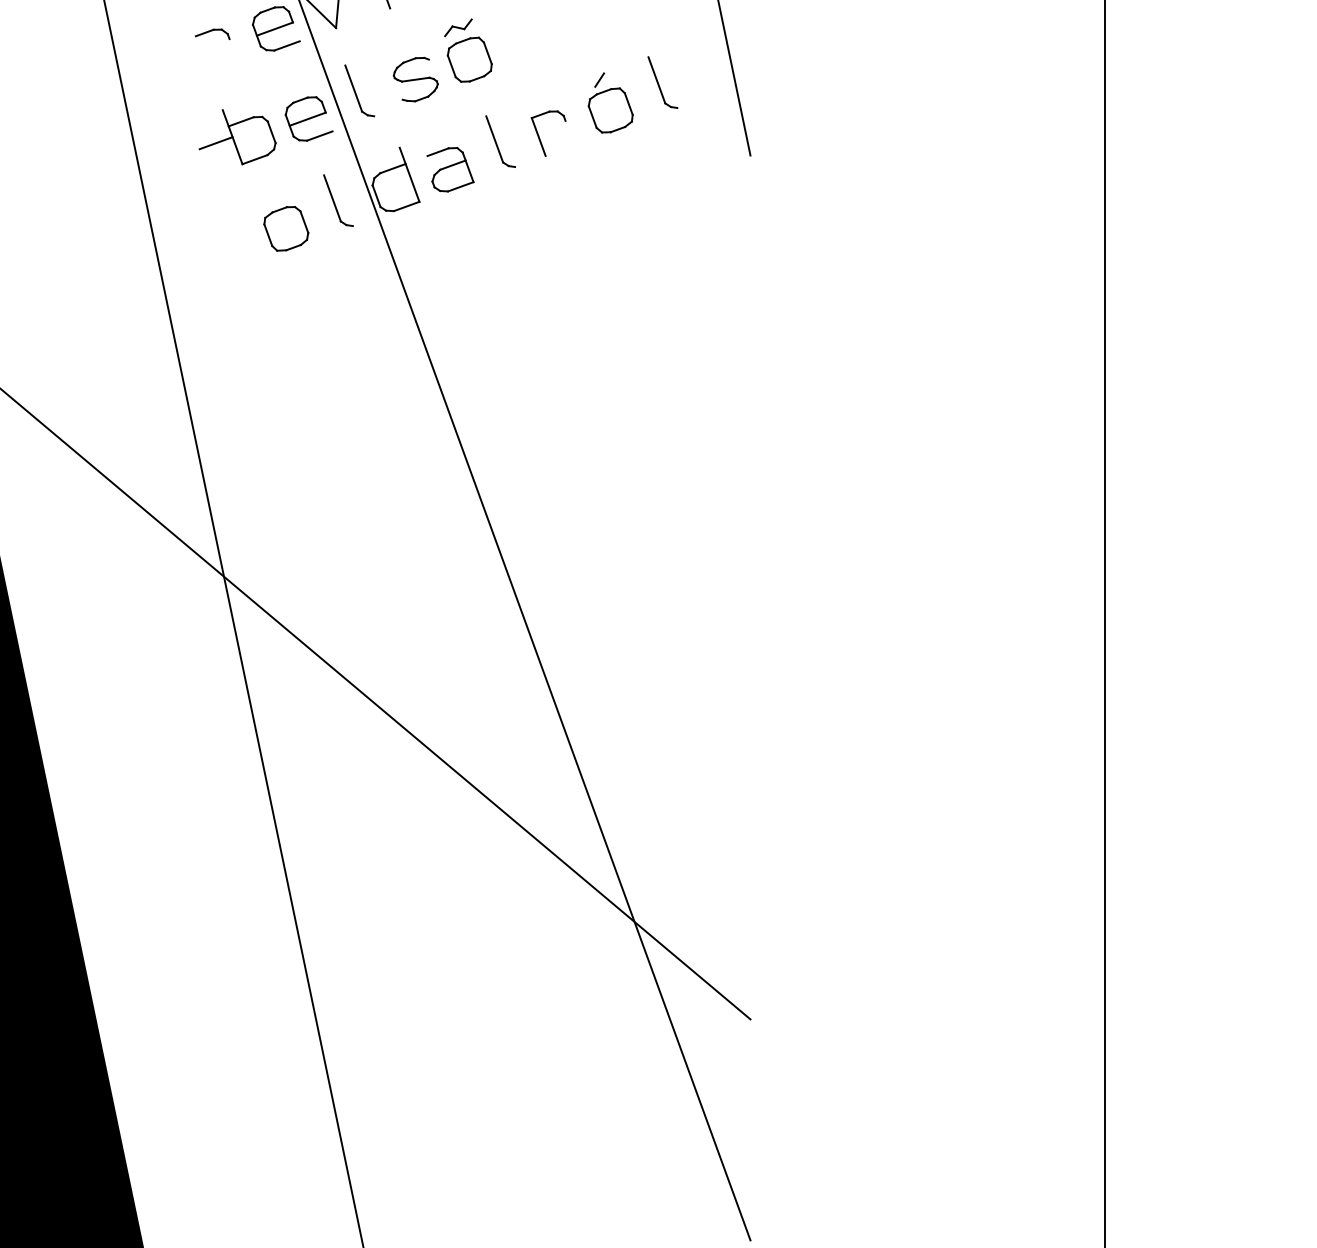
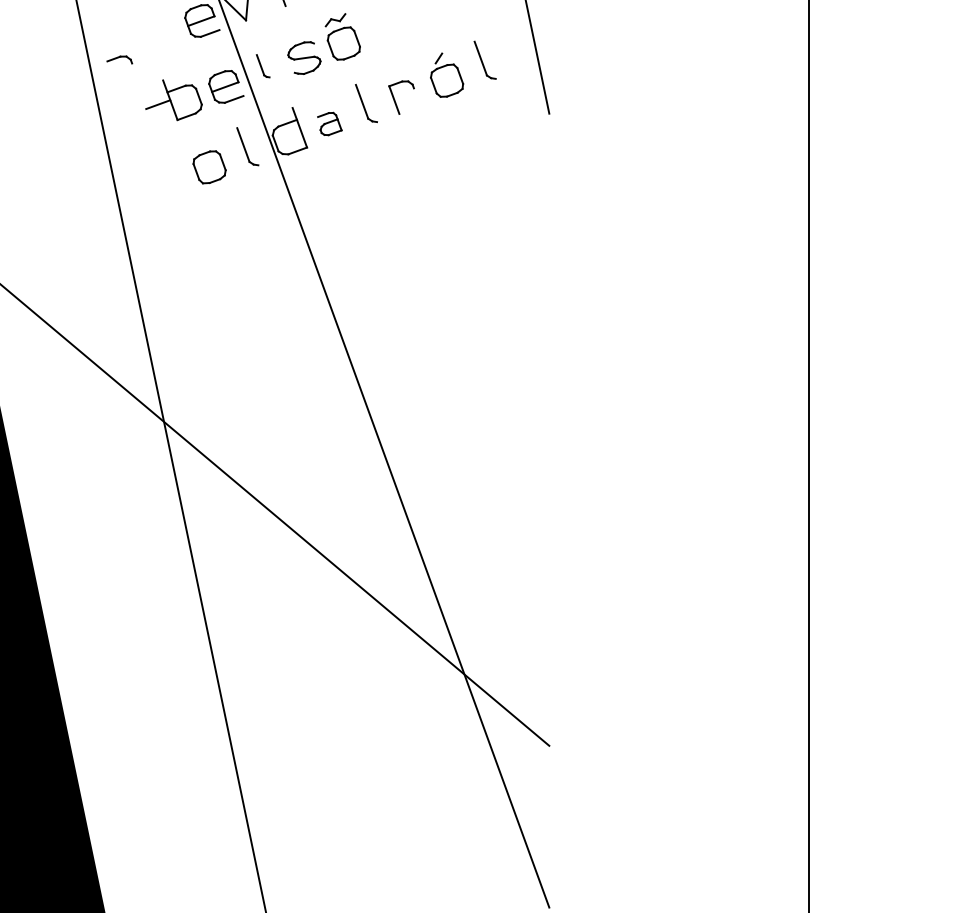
part: (212, 33) -> (119, 59), moved
part: (358, 89) -> (262, 65), size x0.6
part: (450, 168) -> (329, 123), size x0.7

